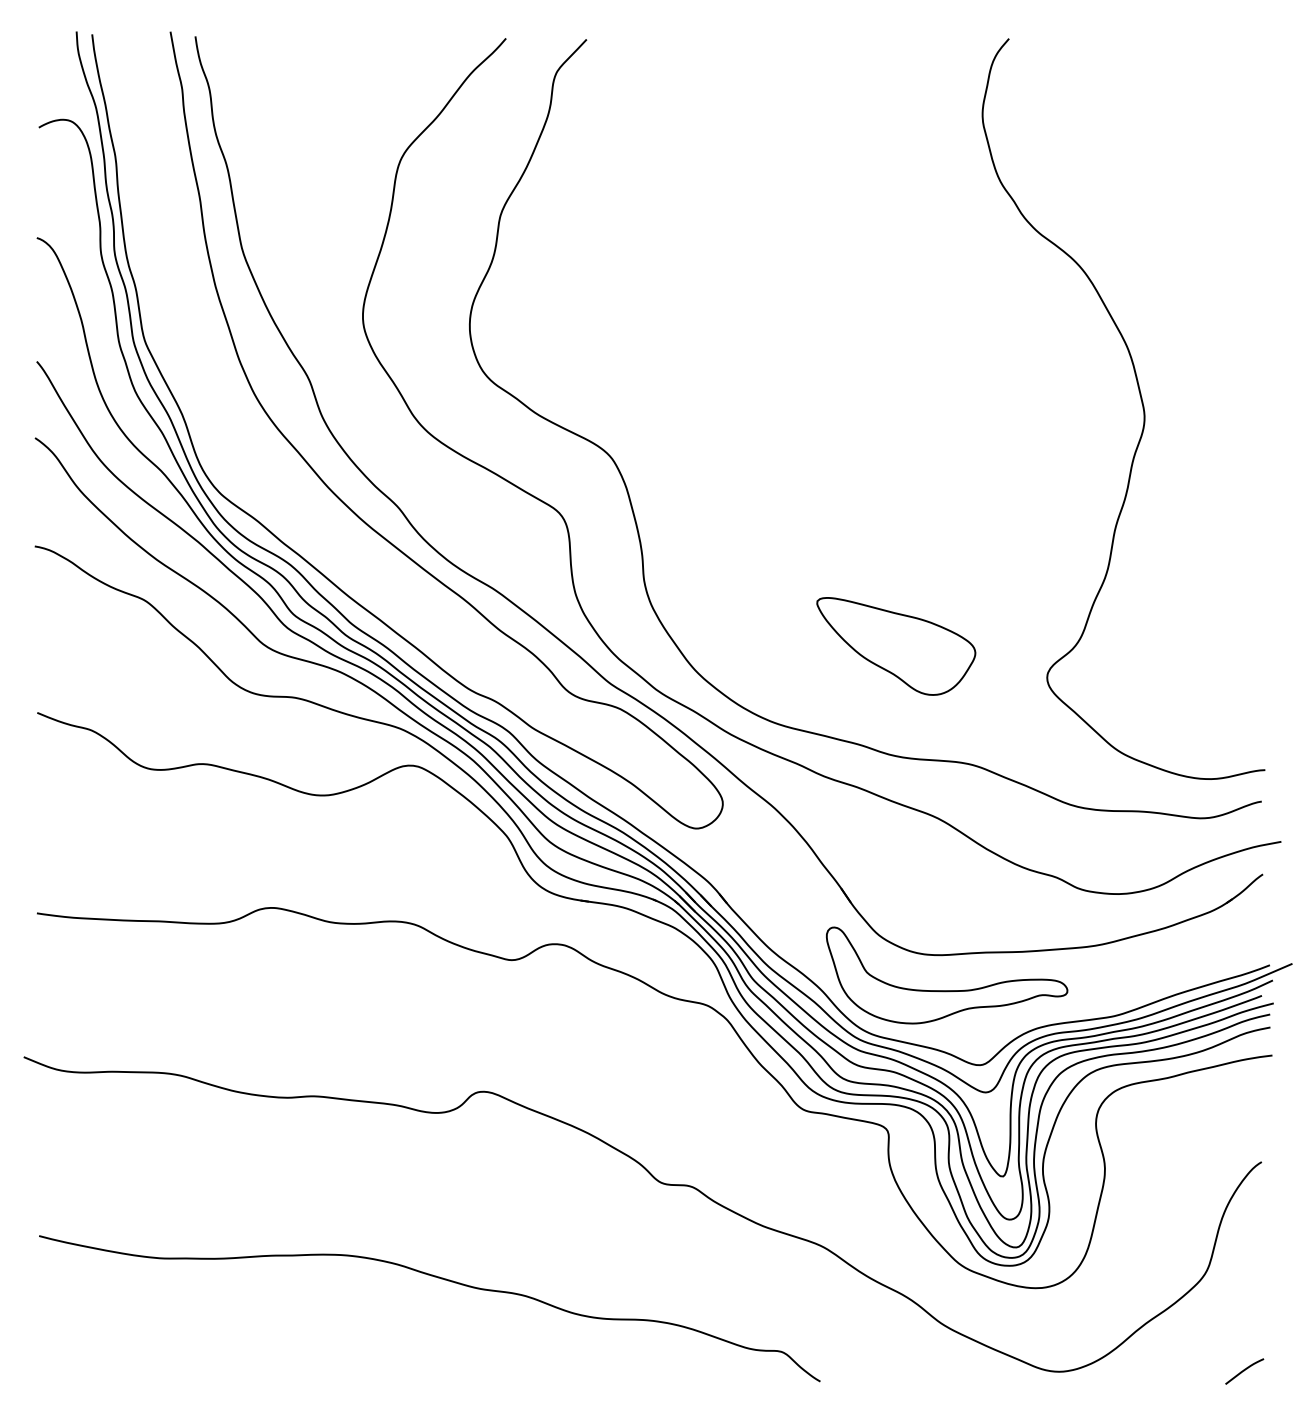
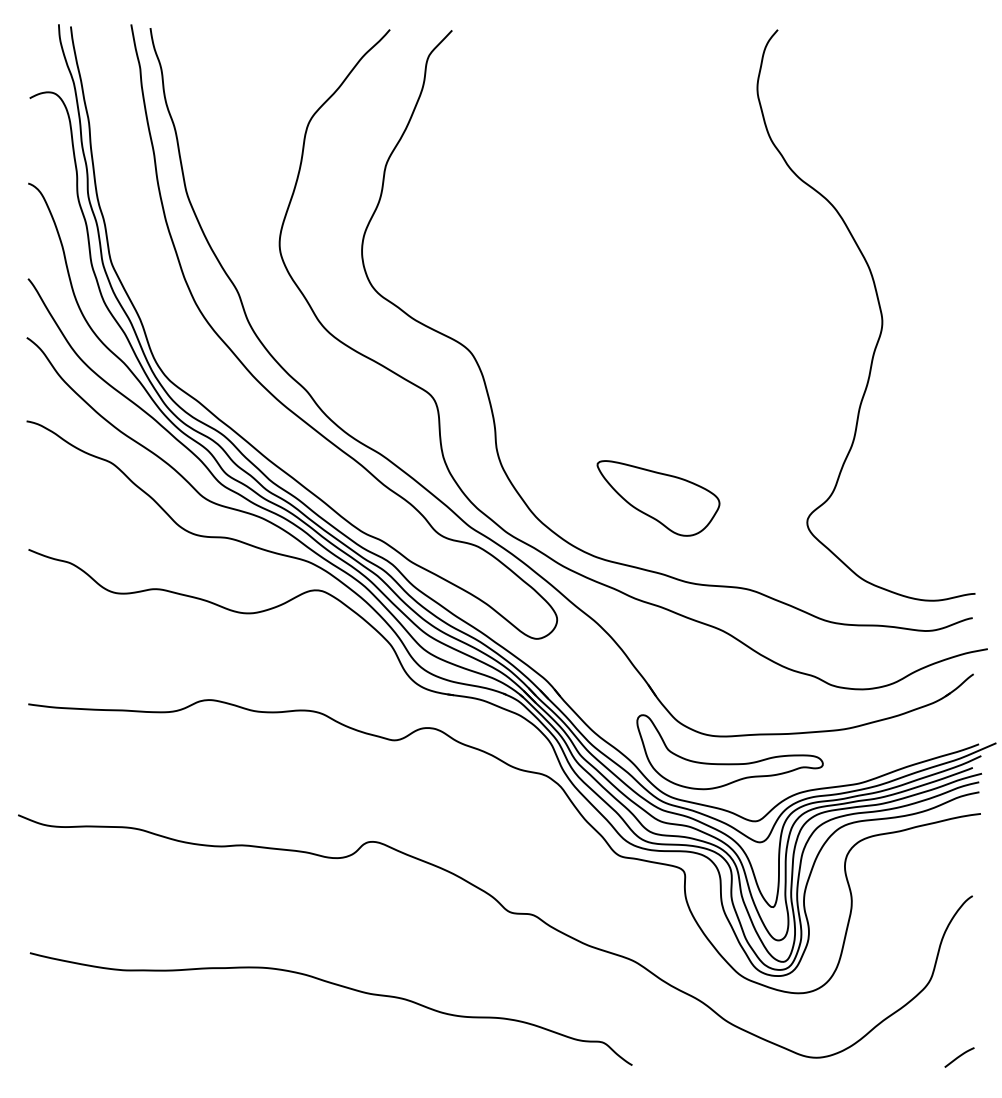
part: (896, 646) -> (658, 498), moved

